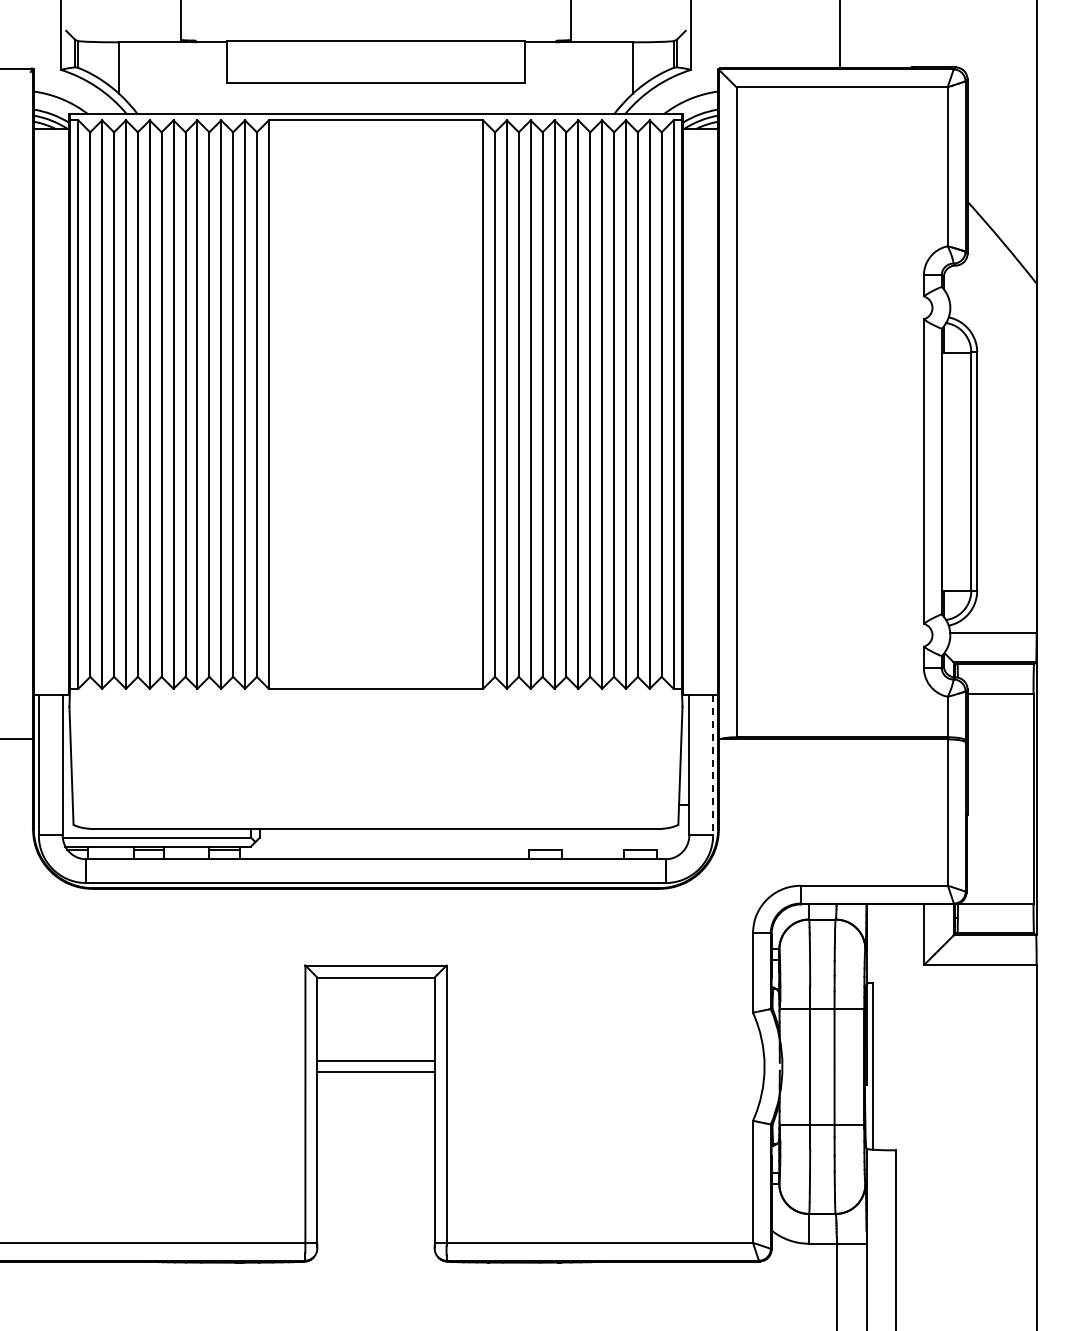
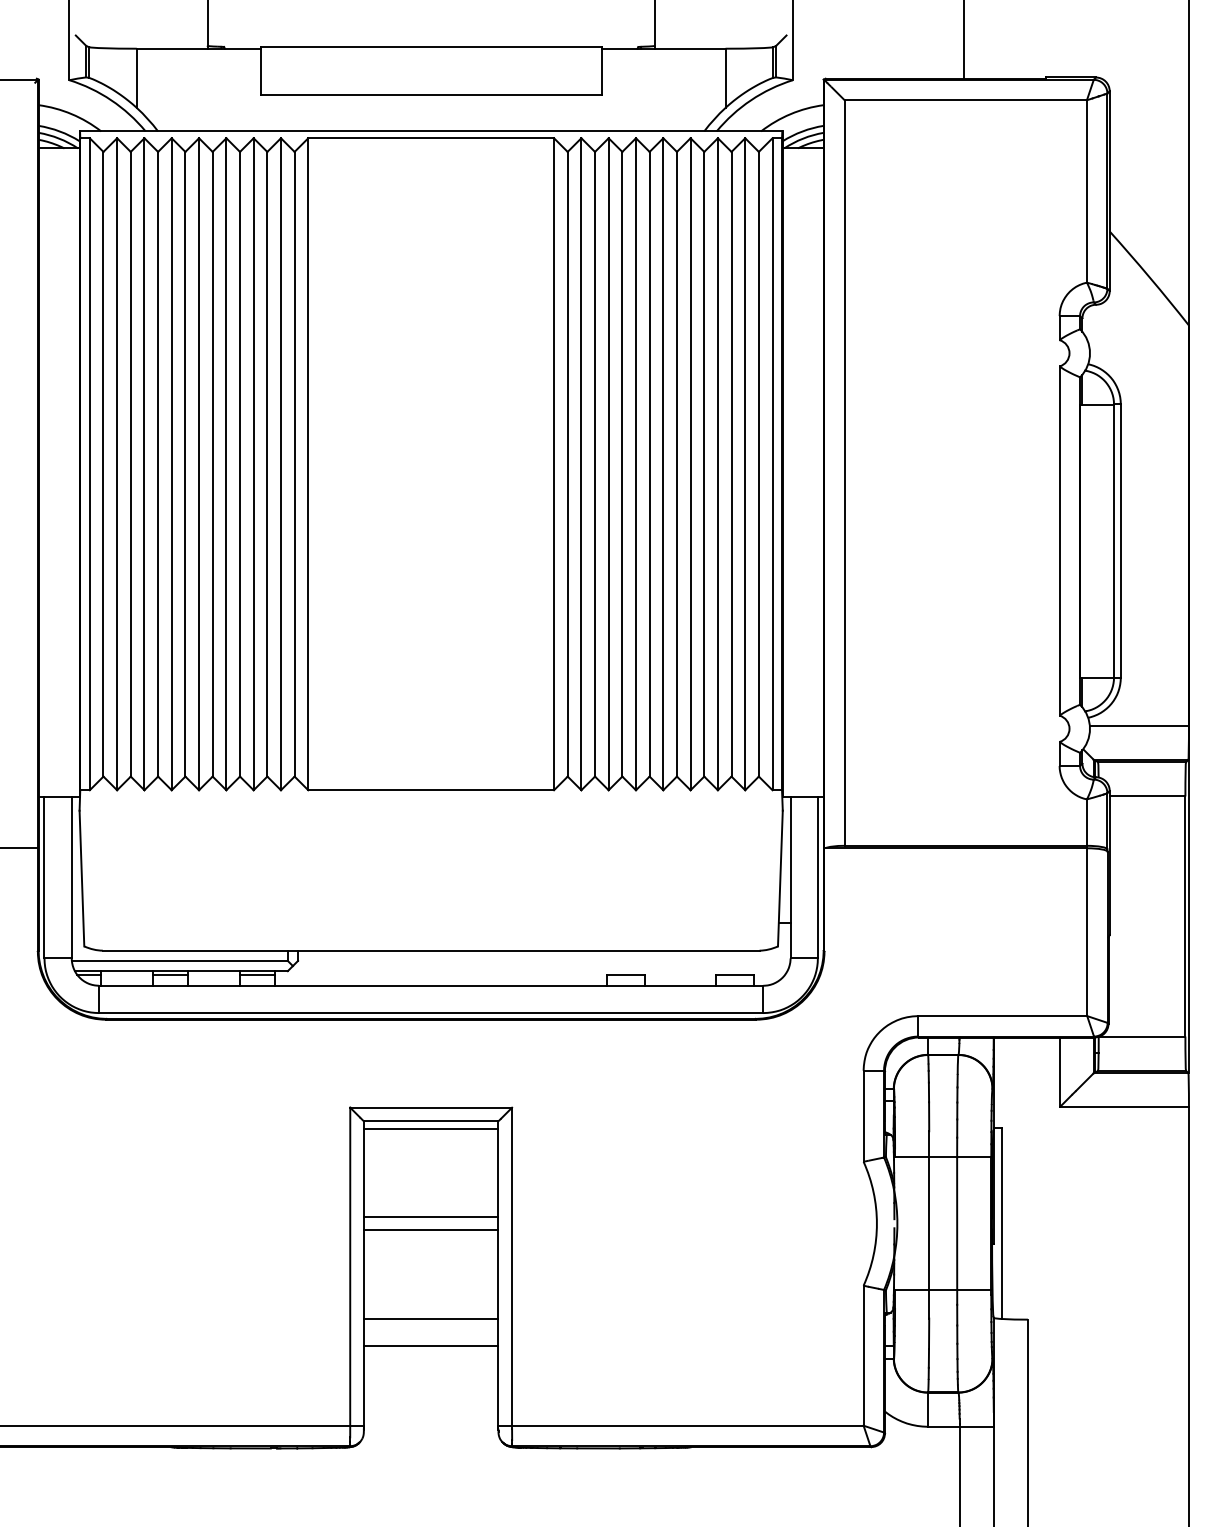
line: (713, 765) -> (818, 878), dashed -> solid
line: (375, 983) -> (430, 1128), added
line: (375, 1149) -> (430, 1318), added
line: (375, 1173) -> (430, 1346), added

